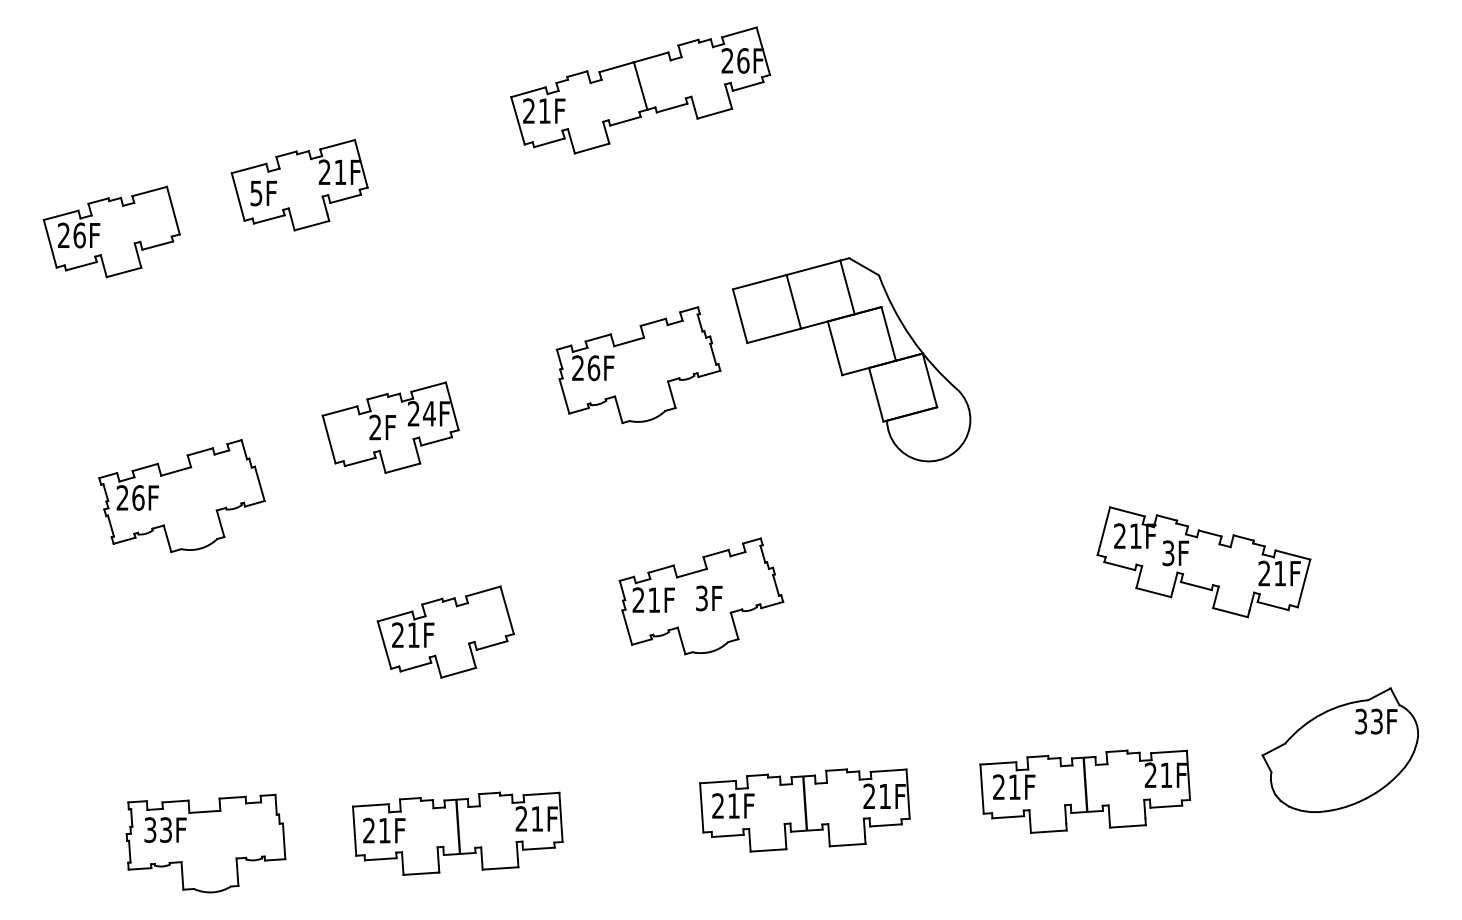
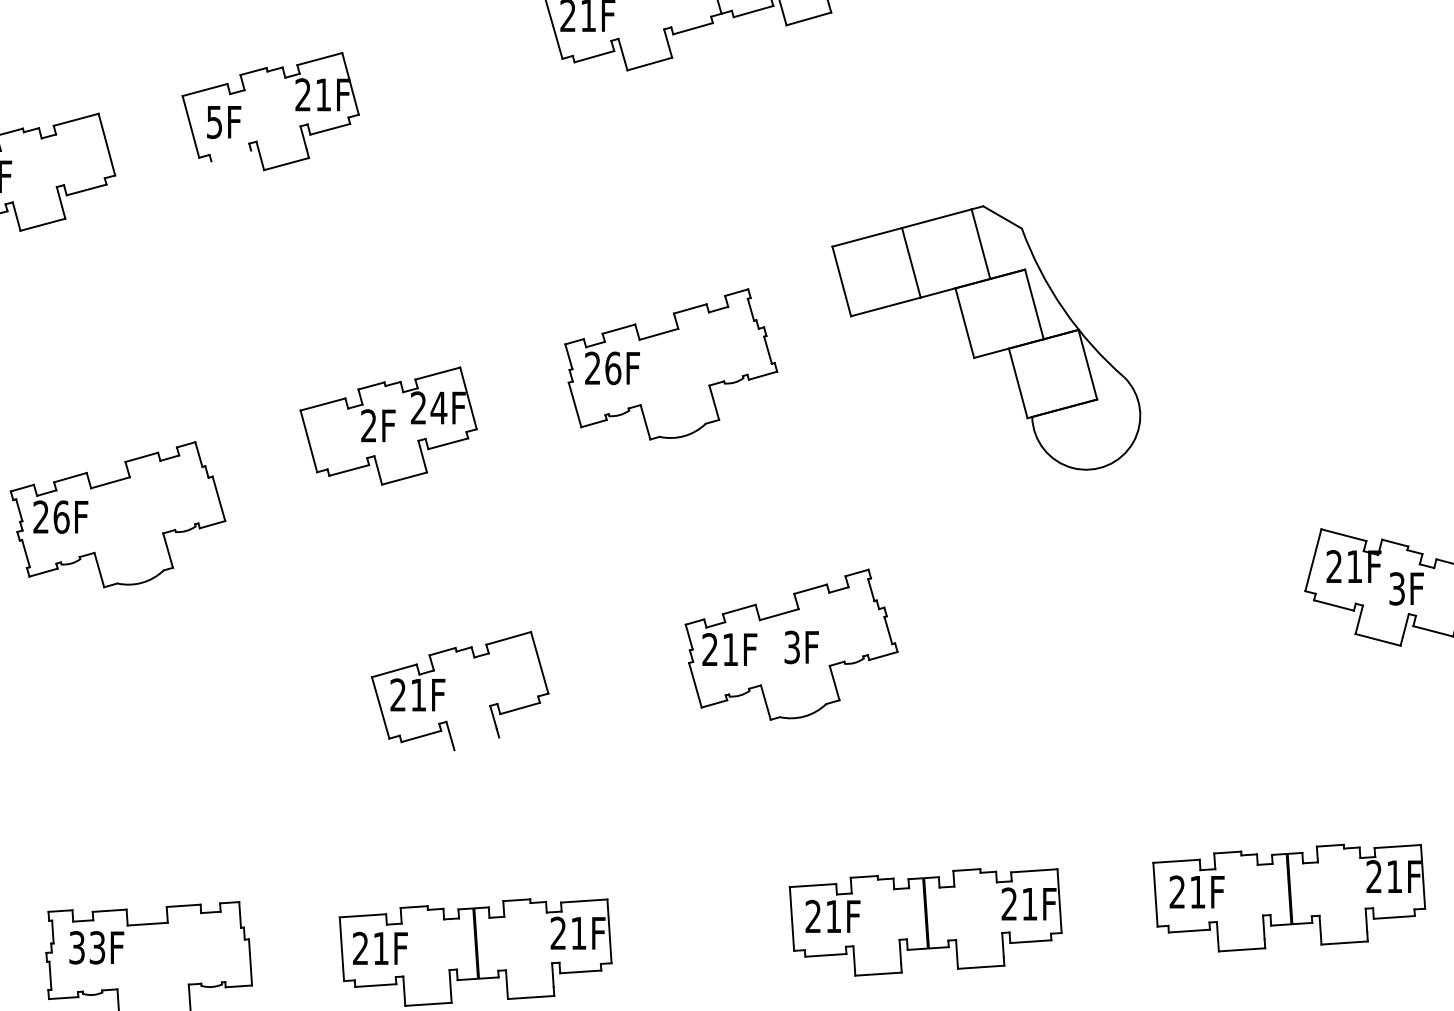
line: (268, 219) -> (230, 156), removed
part: (638, 365) -> (671, 364), moved
line: (458, 672) -> (476, 743), removed

